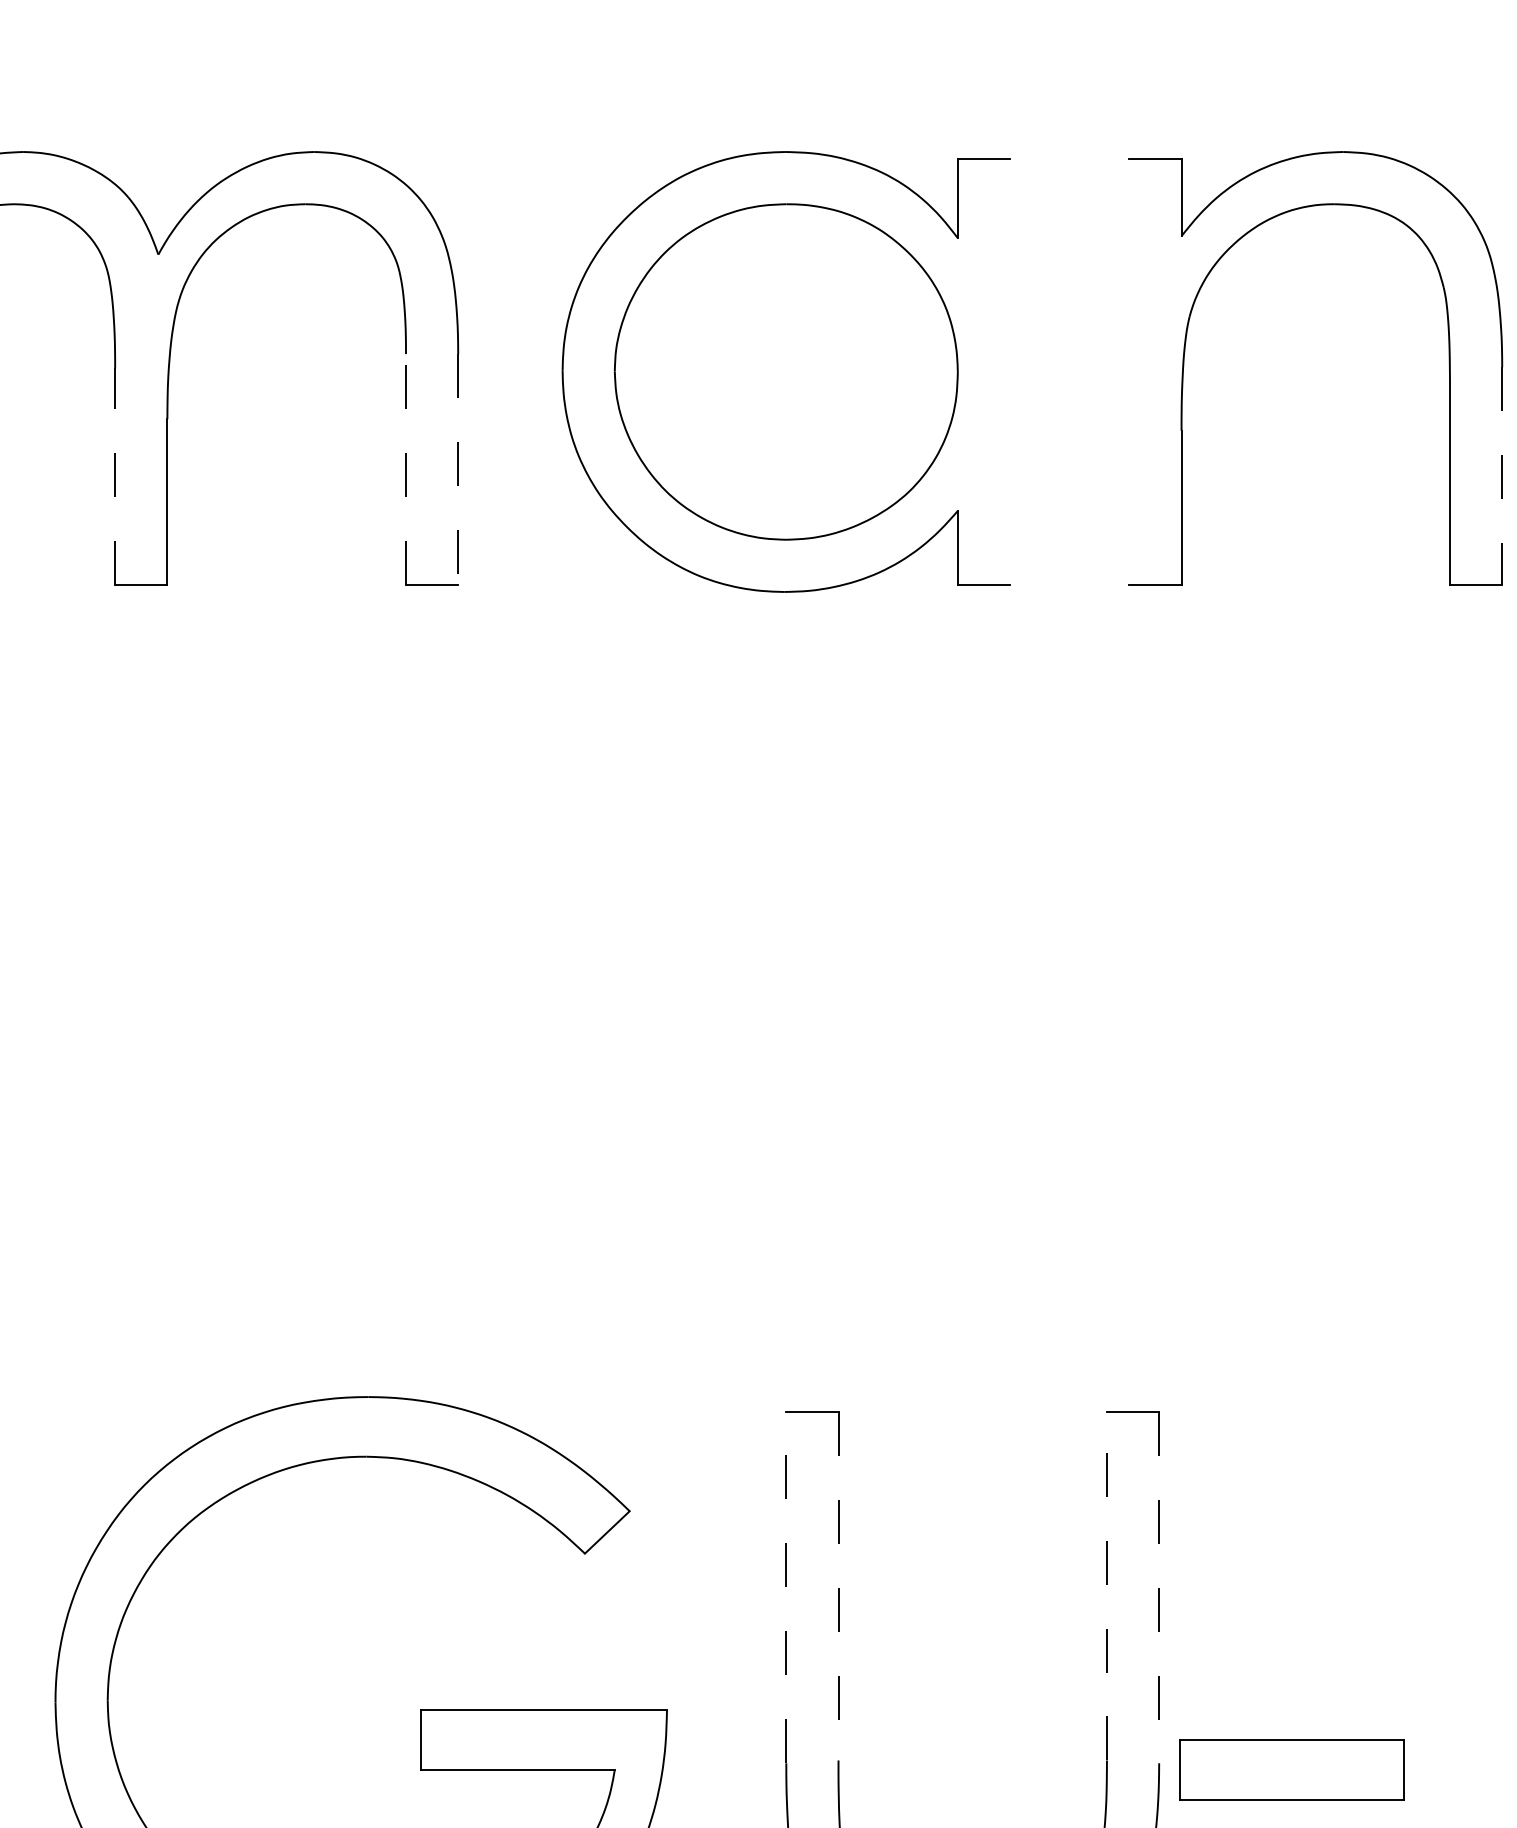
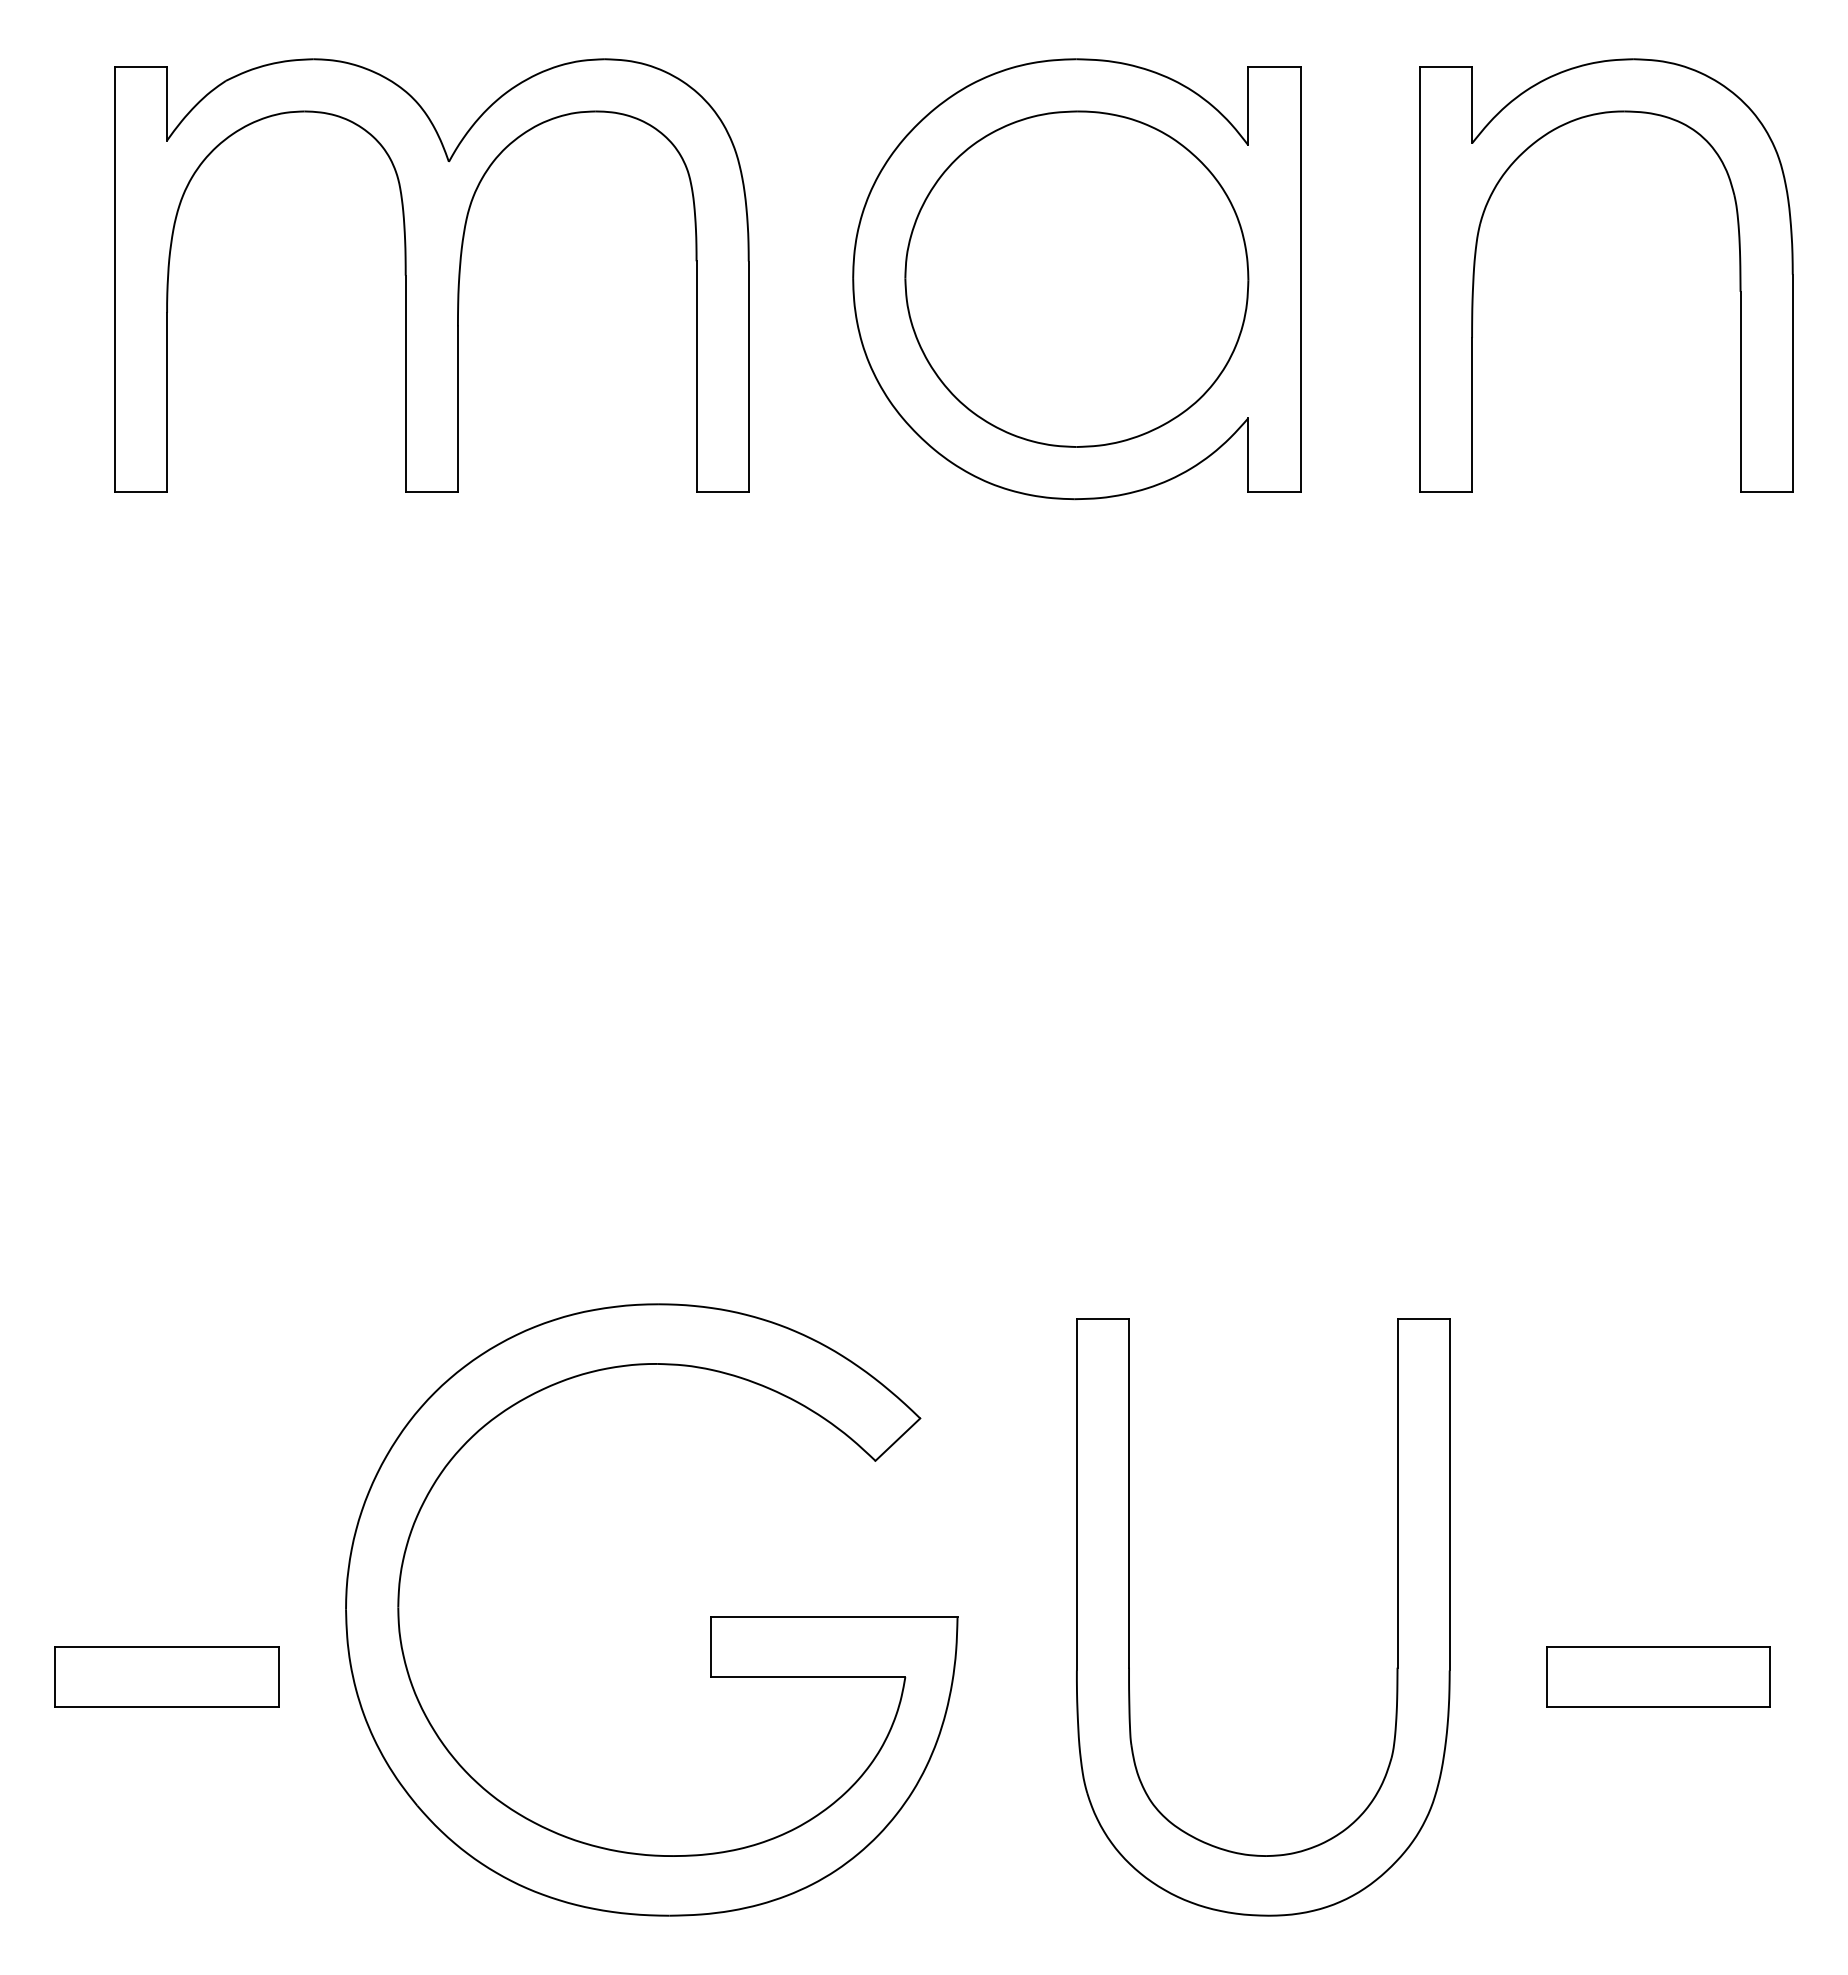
line: (1009, 371) -> (1300, 278), added
line: (1128, 371) -> (1419, 278), added
line: (405, 469) -> (696, 376), dashed -> solid
line: (457, 470) -> (748, 377), dashed -> solid
line: (114, 476) -> (405, 383), dashed -> solid
line: (1501, 476) -> (1792, 383), dashed -> solid
line: (1106, 1585) -> (1397, 1492), dashed -> solid
line: (838, 1586) -> (1129, 1493), dashed -> solid
line: (785, 1587) -> (1076, 1494), dashed -> solid
line: (1158, 1587) -> (1449, 1494), dashed -> solid
part: (1291, 1769) -> (1658, 1676), moved

